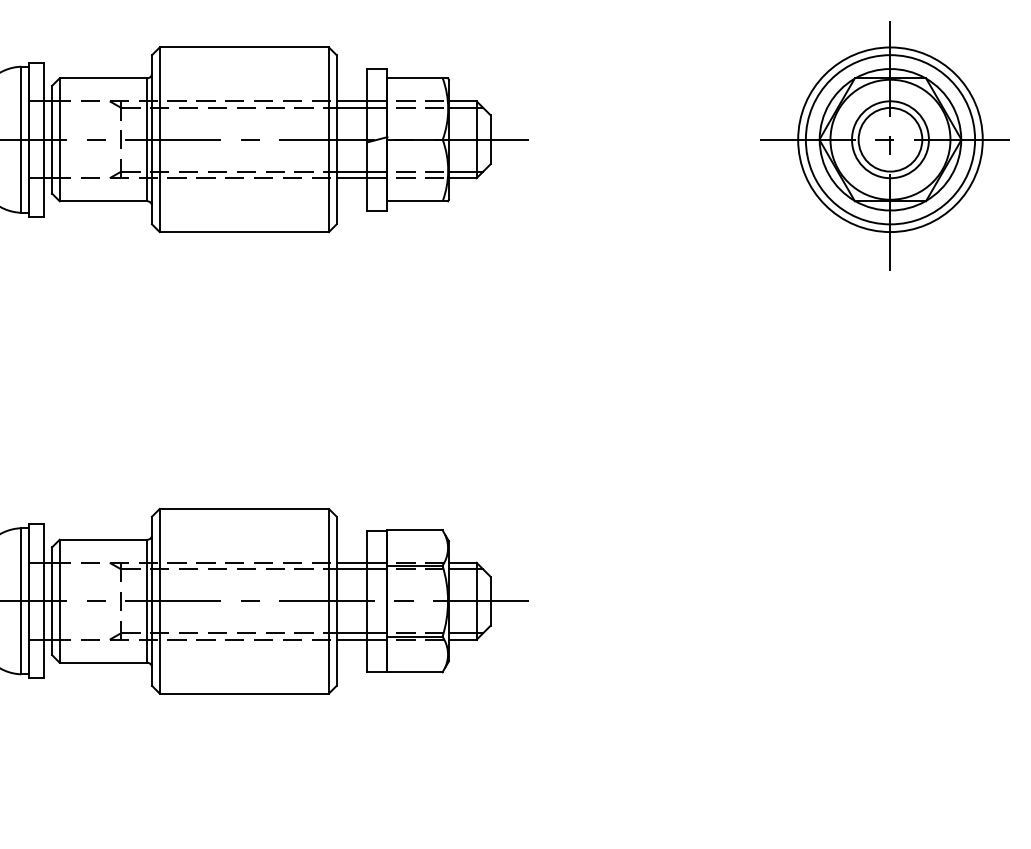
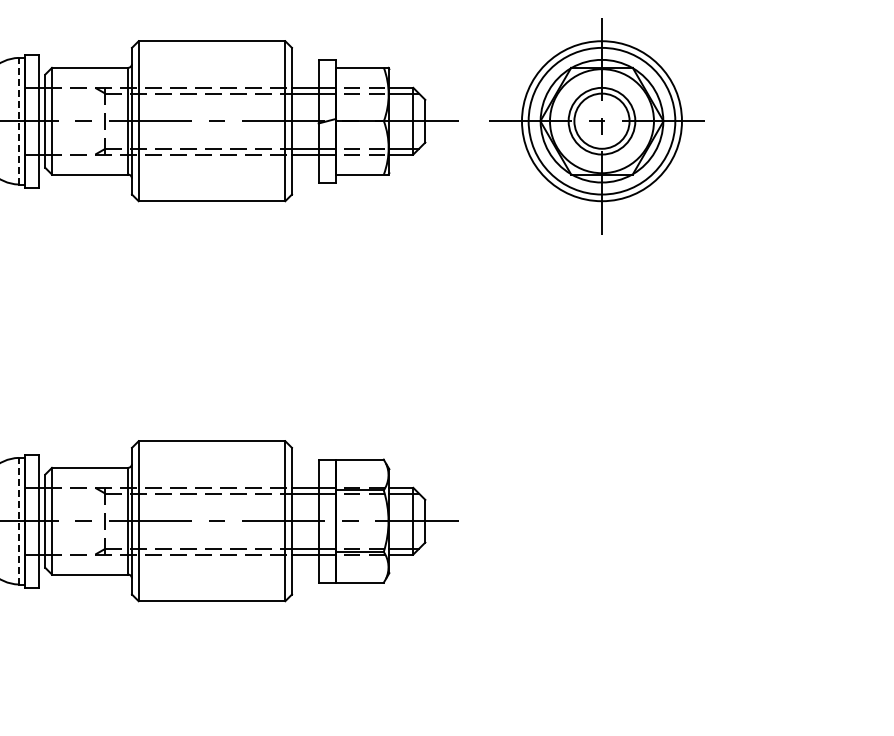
line: (21, 138) -> (18, 120), solid -> dashed
part: (884, 145) -> (596, 126), moved
line: (21, 600) -> (18, 520), solid -> dashed

